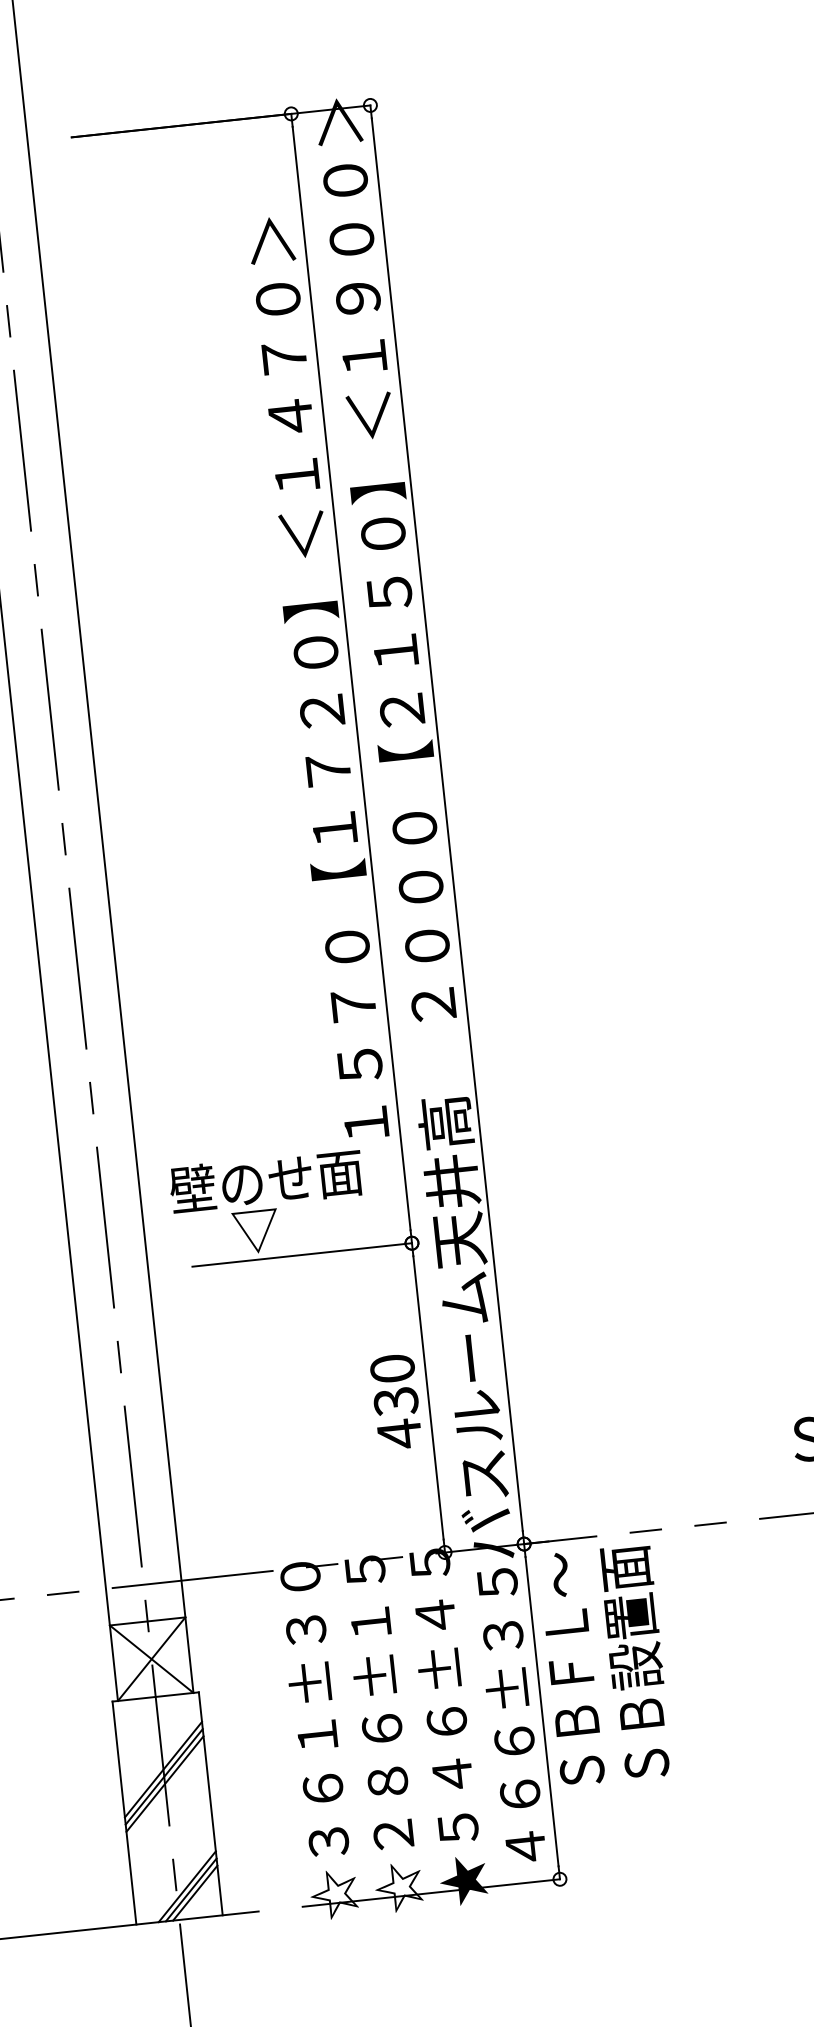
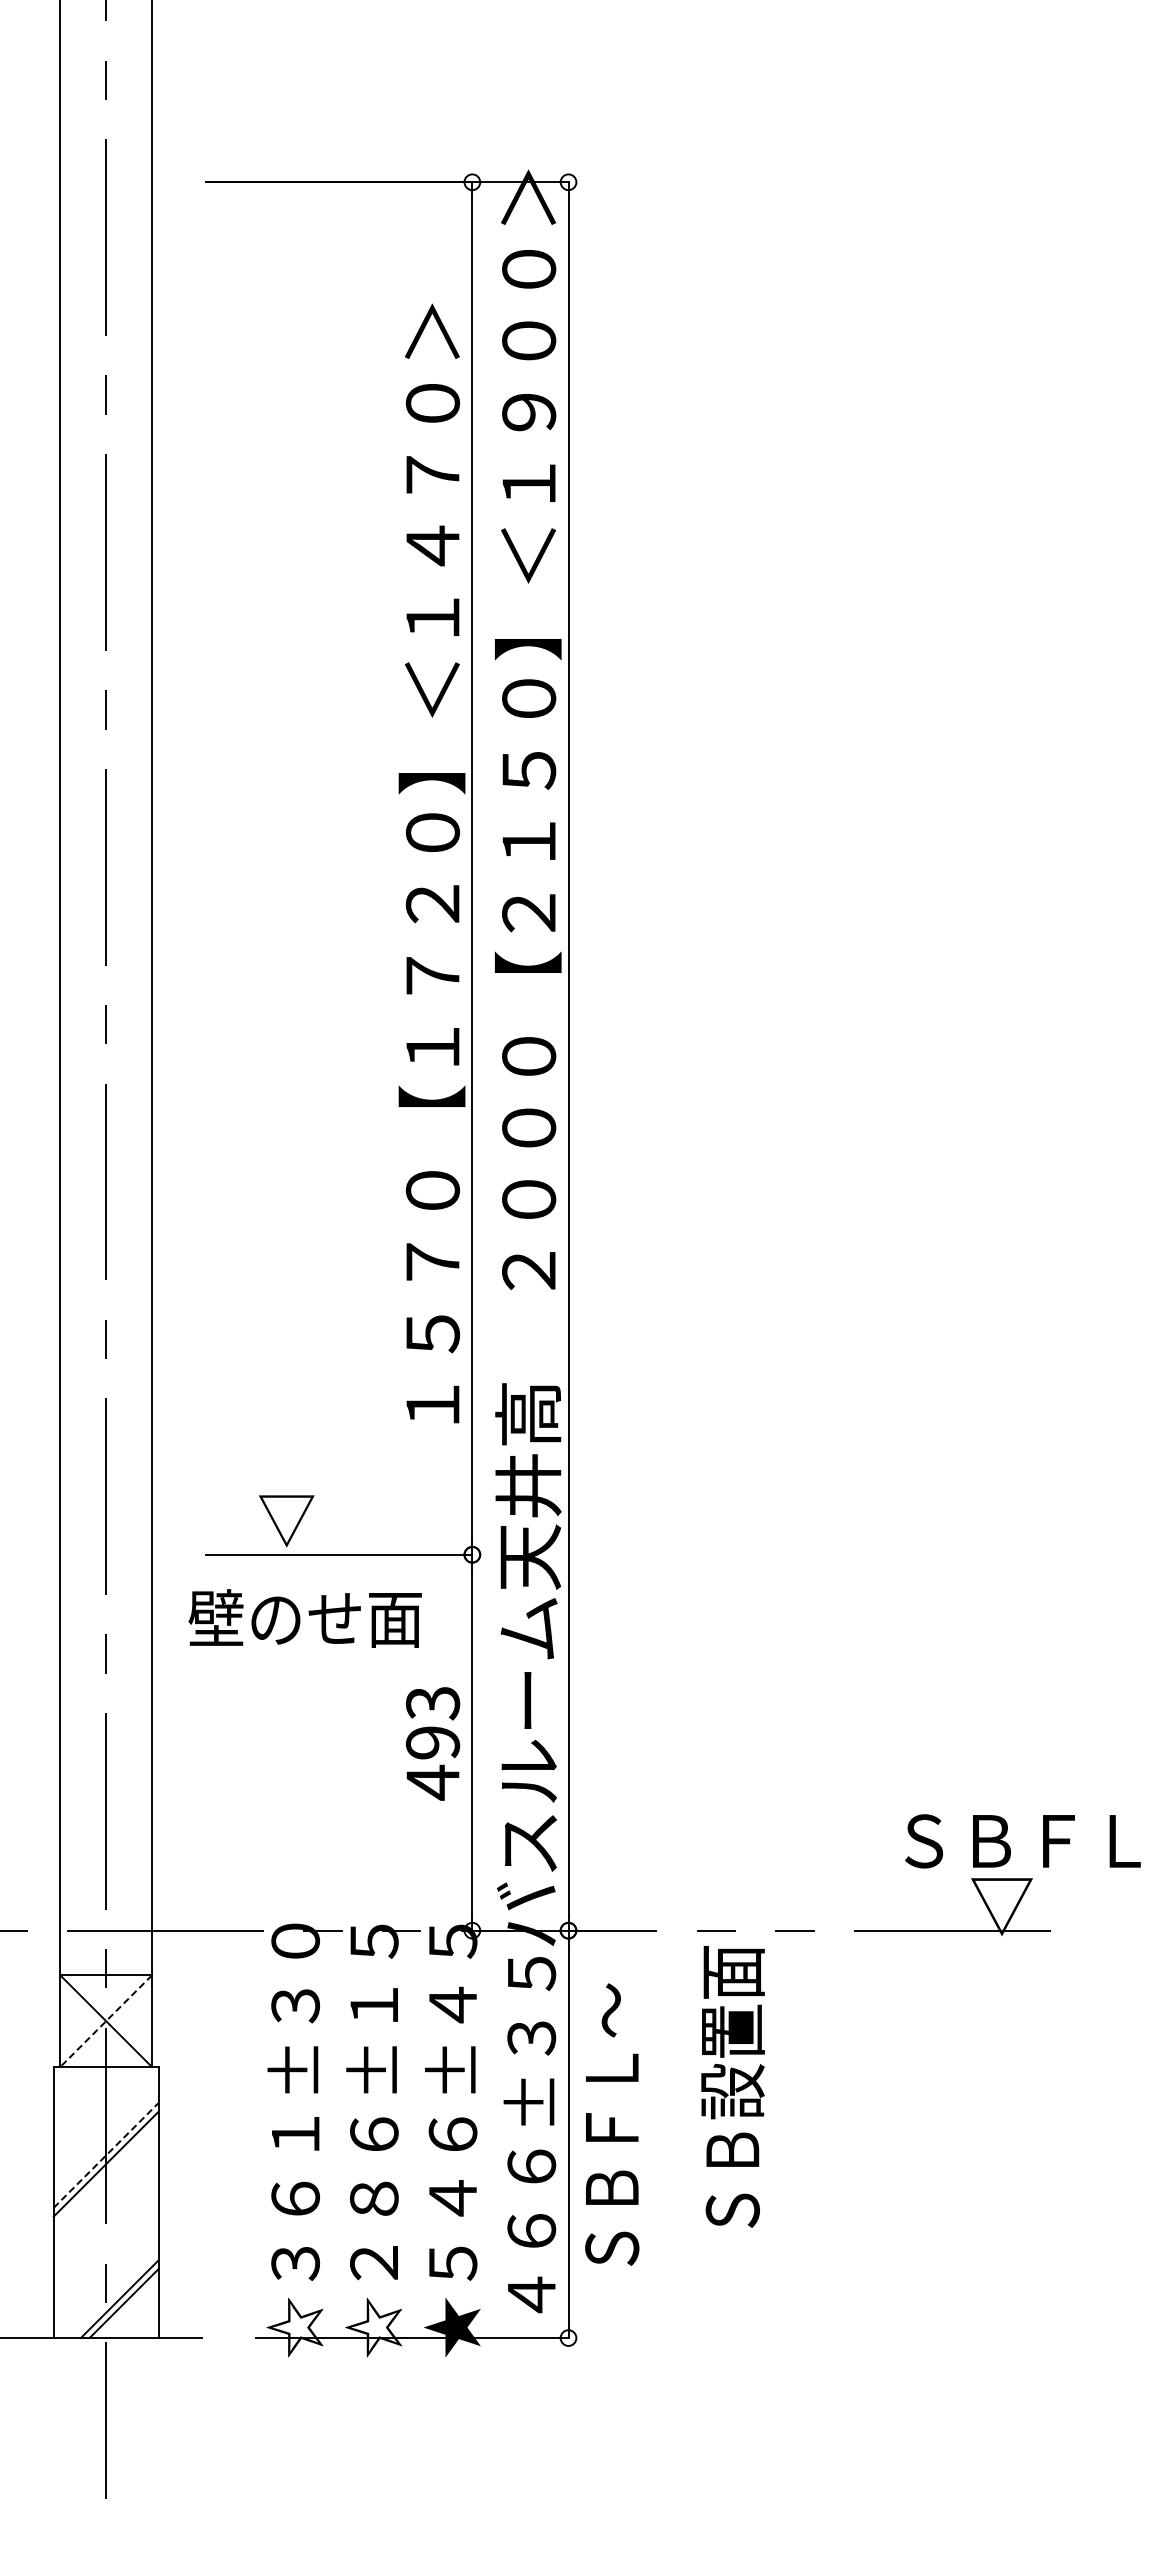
text: (265, 1181) -> (304, 1618), moved
text: (394, 1385) -> (433, 1723), 430 -> 493
line: (151, 1659) -> (106, 2021), solid -> dashed
text: (635, 1661) -> (732, 2086), moved
text: (571, 1668) -> (612, 2124), moved
line: (163, 1769) -> (106, 2155), solid -> dashed
line: (164, 1783) -> (105, 2172), removed
line: (195, 1892) -> (128, 2307), removed

